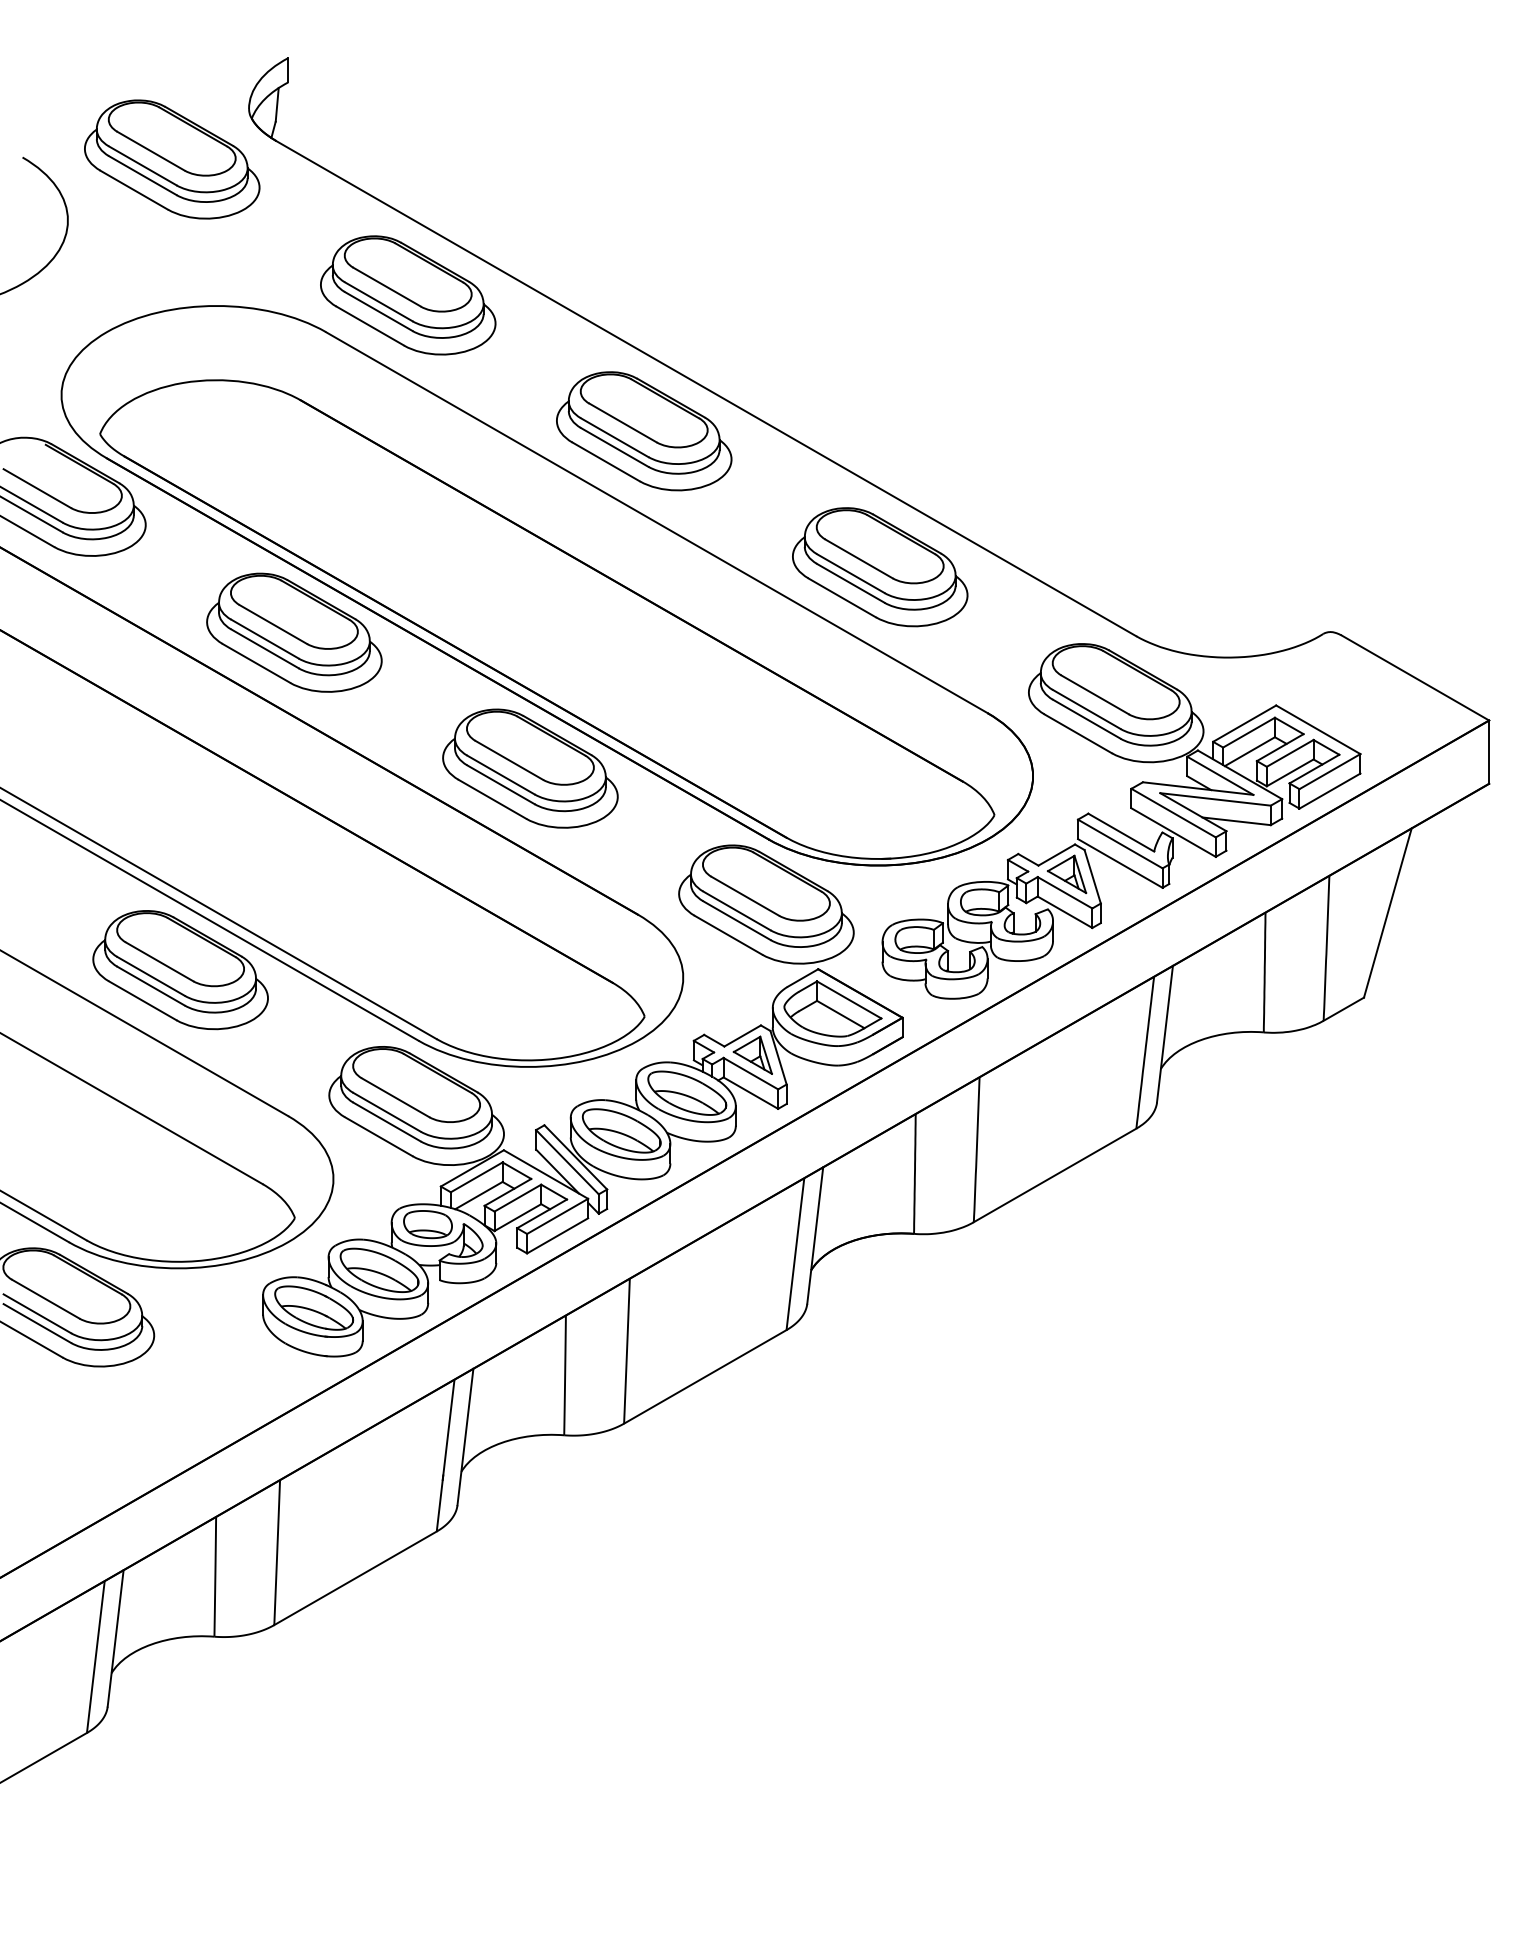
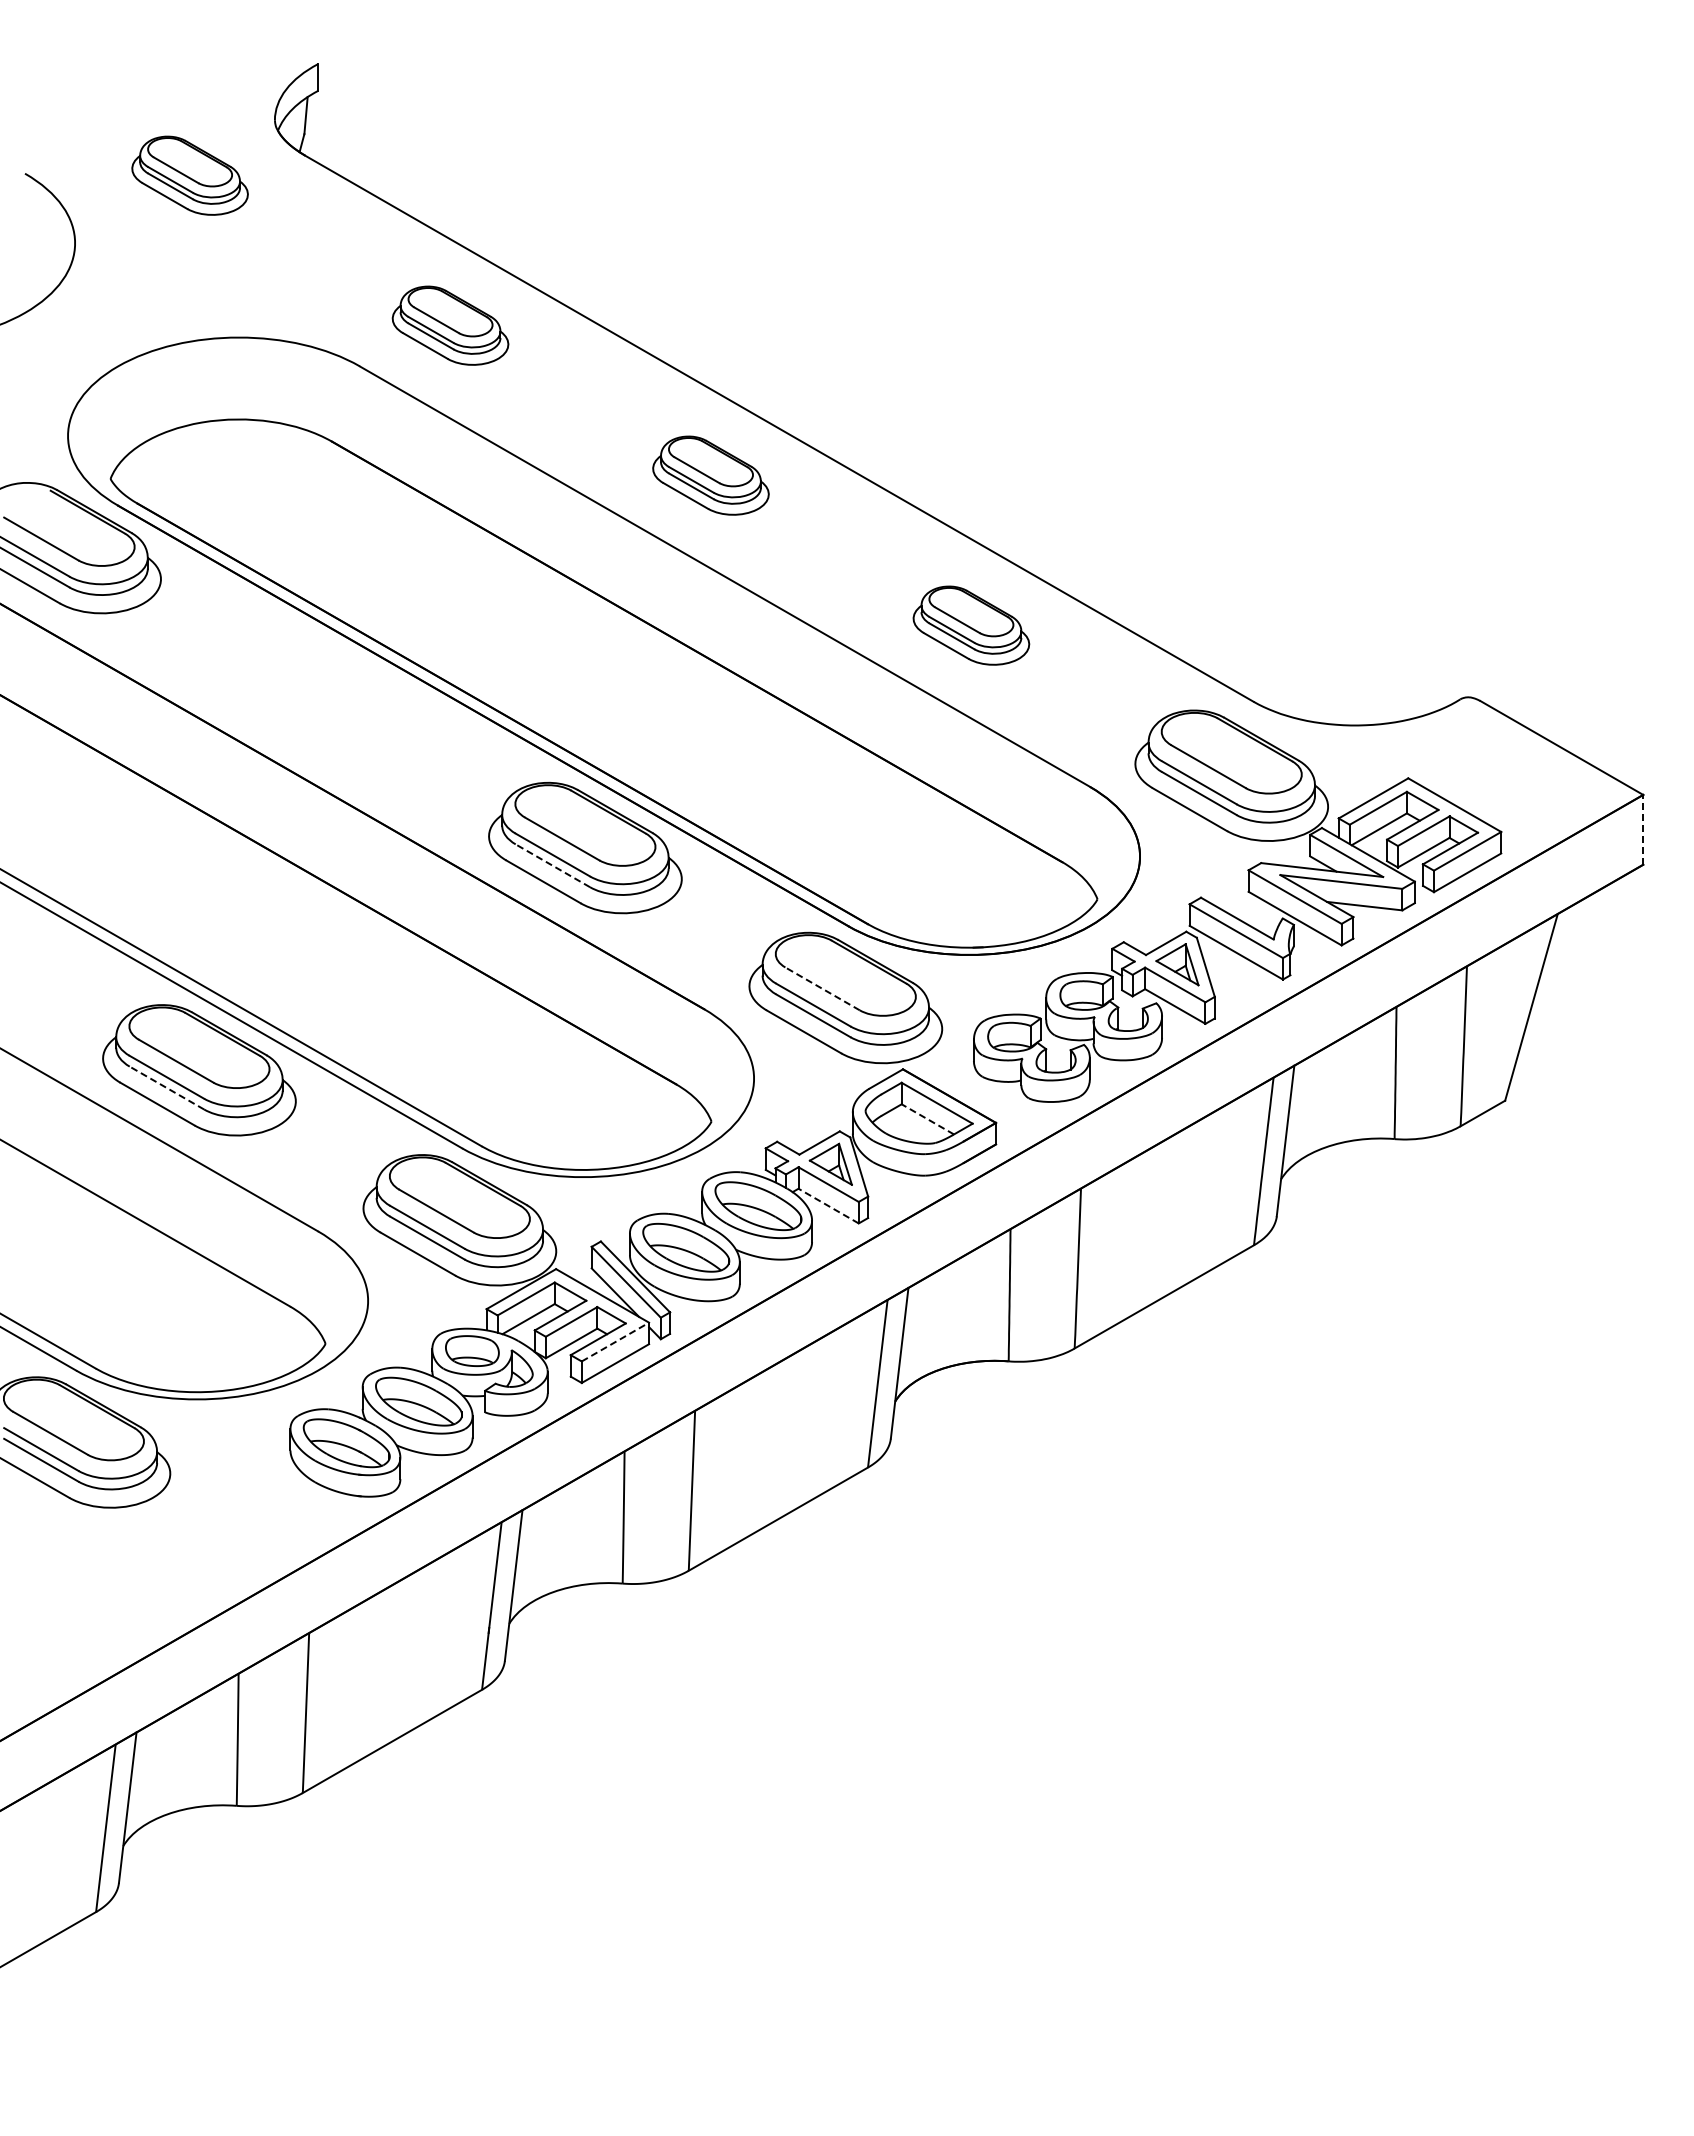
part: (171, 159) -> (189, 175), size x0.6
part: (408, 295) -> (450, 325), size x0.6
part: (643, 431) -> (710, 475), size x0.6
part: (880, 566) -> (971, 625), size x0.6
part: (293, 633) -> (324, 698), removed
line: (1489, 751) -> (1643, 829), solid -> dashed
line: (500, 784) -> (552, 865), solid -> dashed
line: (745, 895) -> (822, 988), solid -> dashed
line: (150, 986) -> (166, 1088), solid -> dashed
line: (840, 1014) -> (927, 1119), solid -> dashed
line: (750, 1093) -> (828, 1206), solid -> dashed
line: (557, 1216) -> (615, 1342), solid -> dashed

